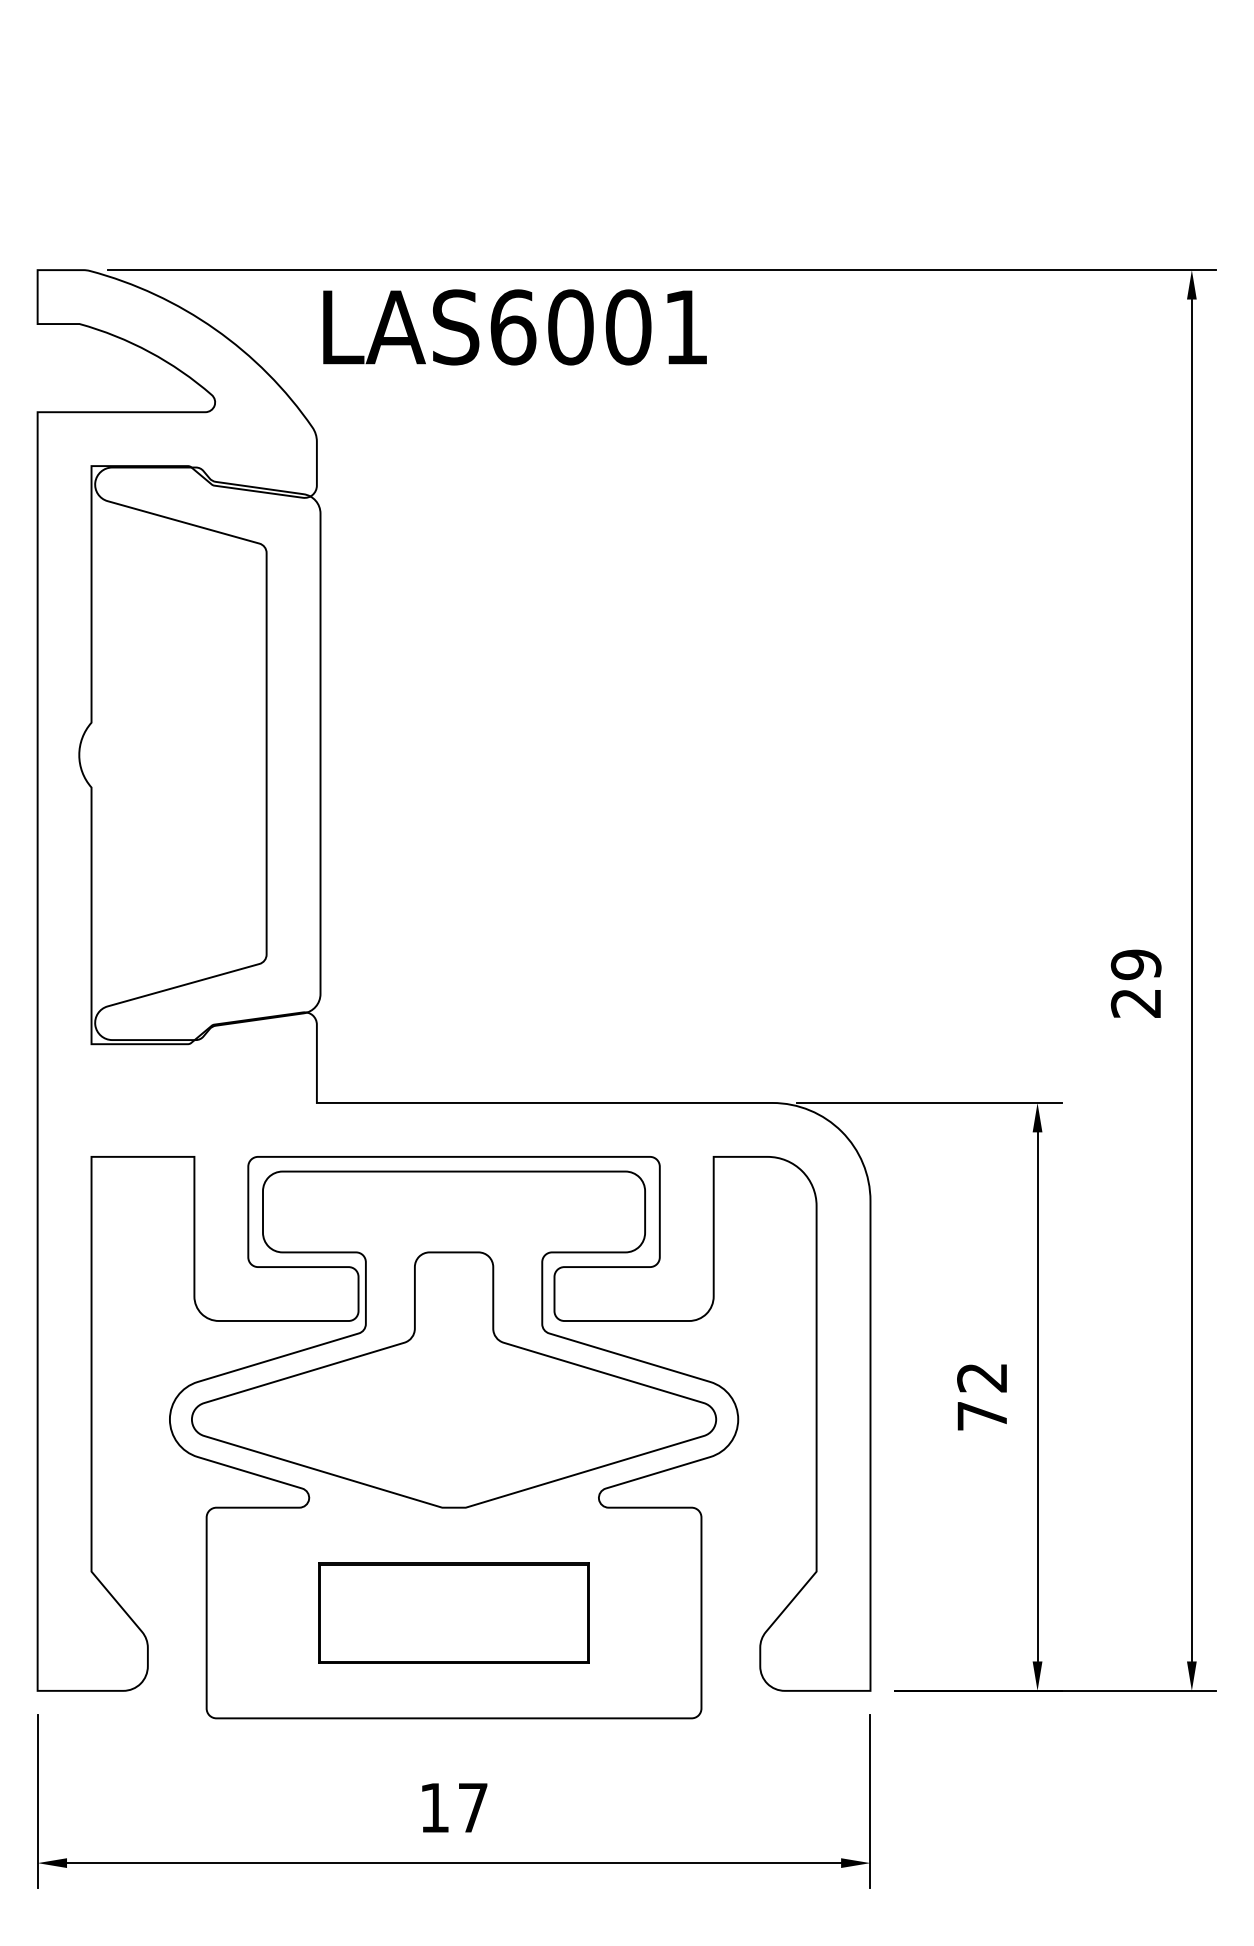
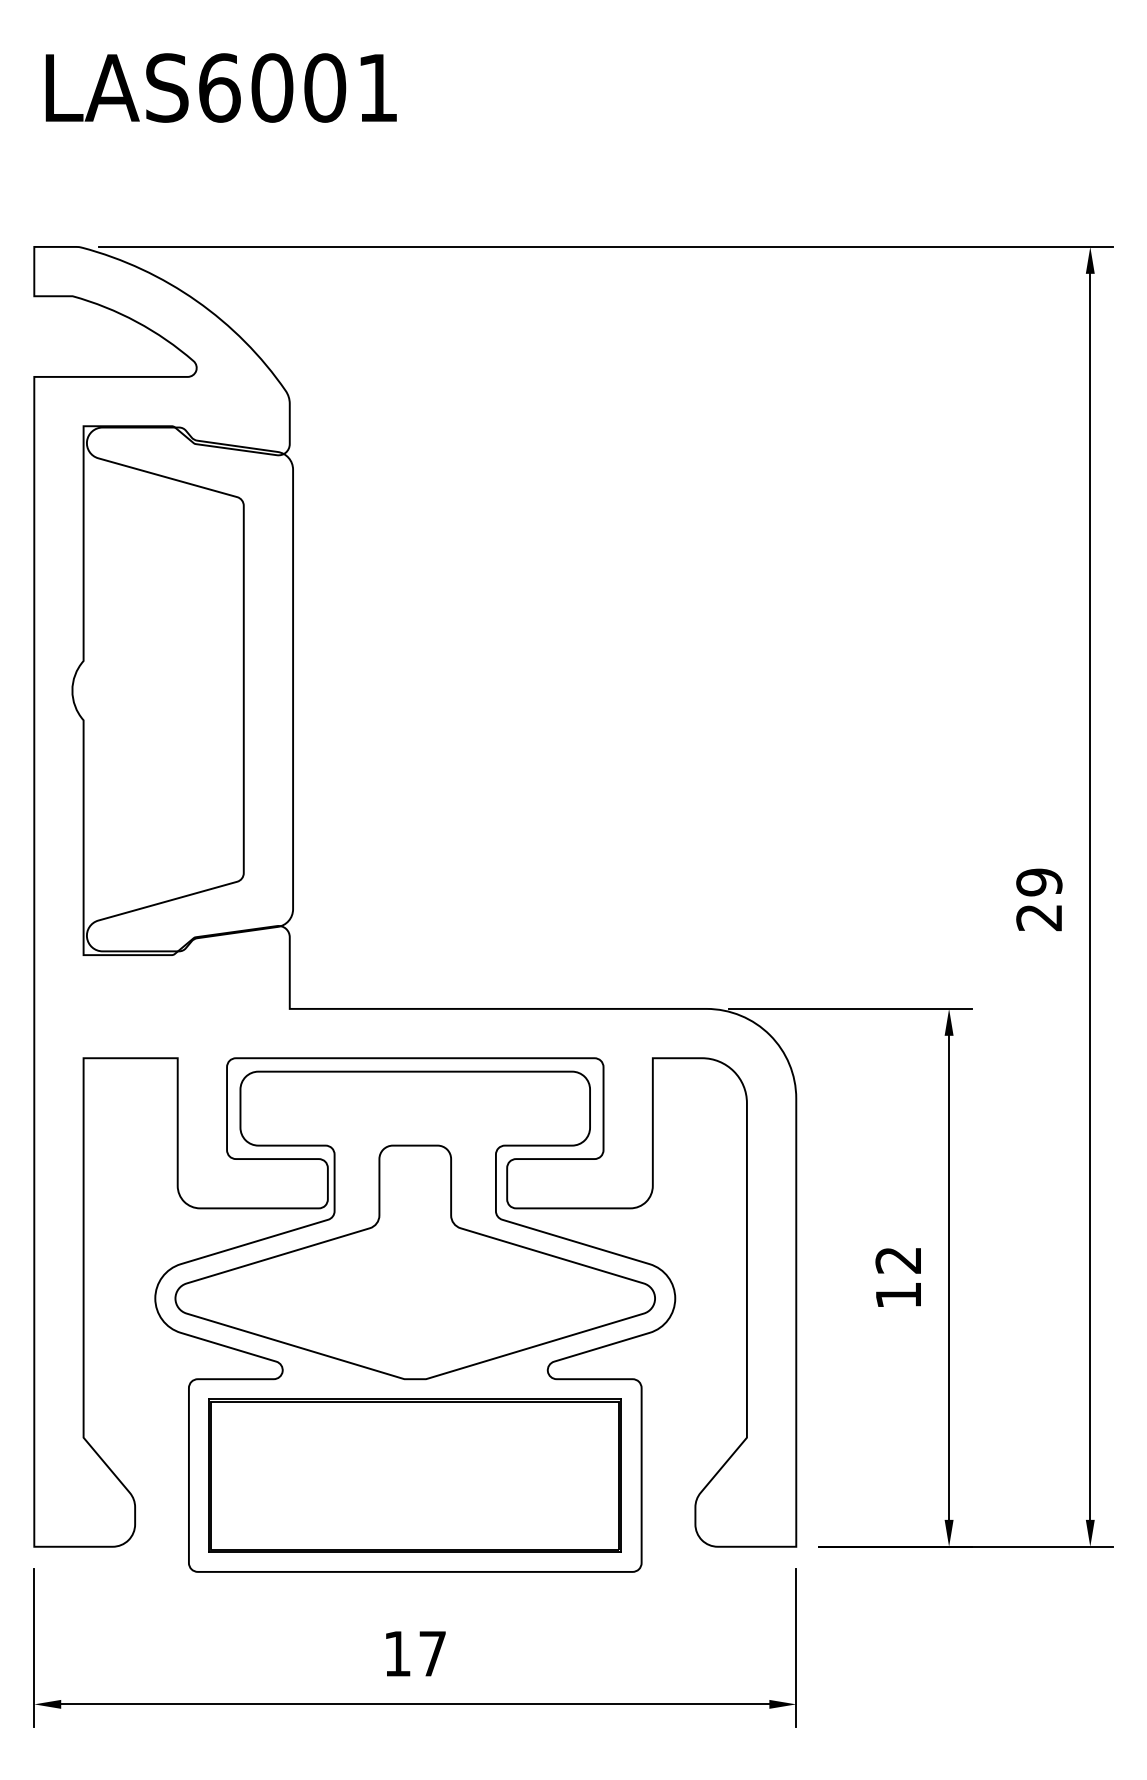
text: (514, 327) -> (220, 88), moved
text: (981, 1416) -> (897, 1295), 72 -> 12
part: (453, 1612) -> (414, 1475), size x1.67

